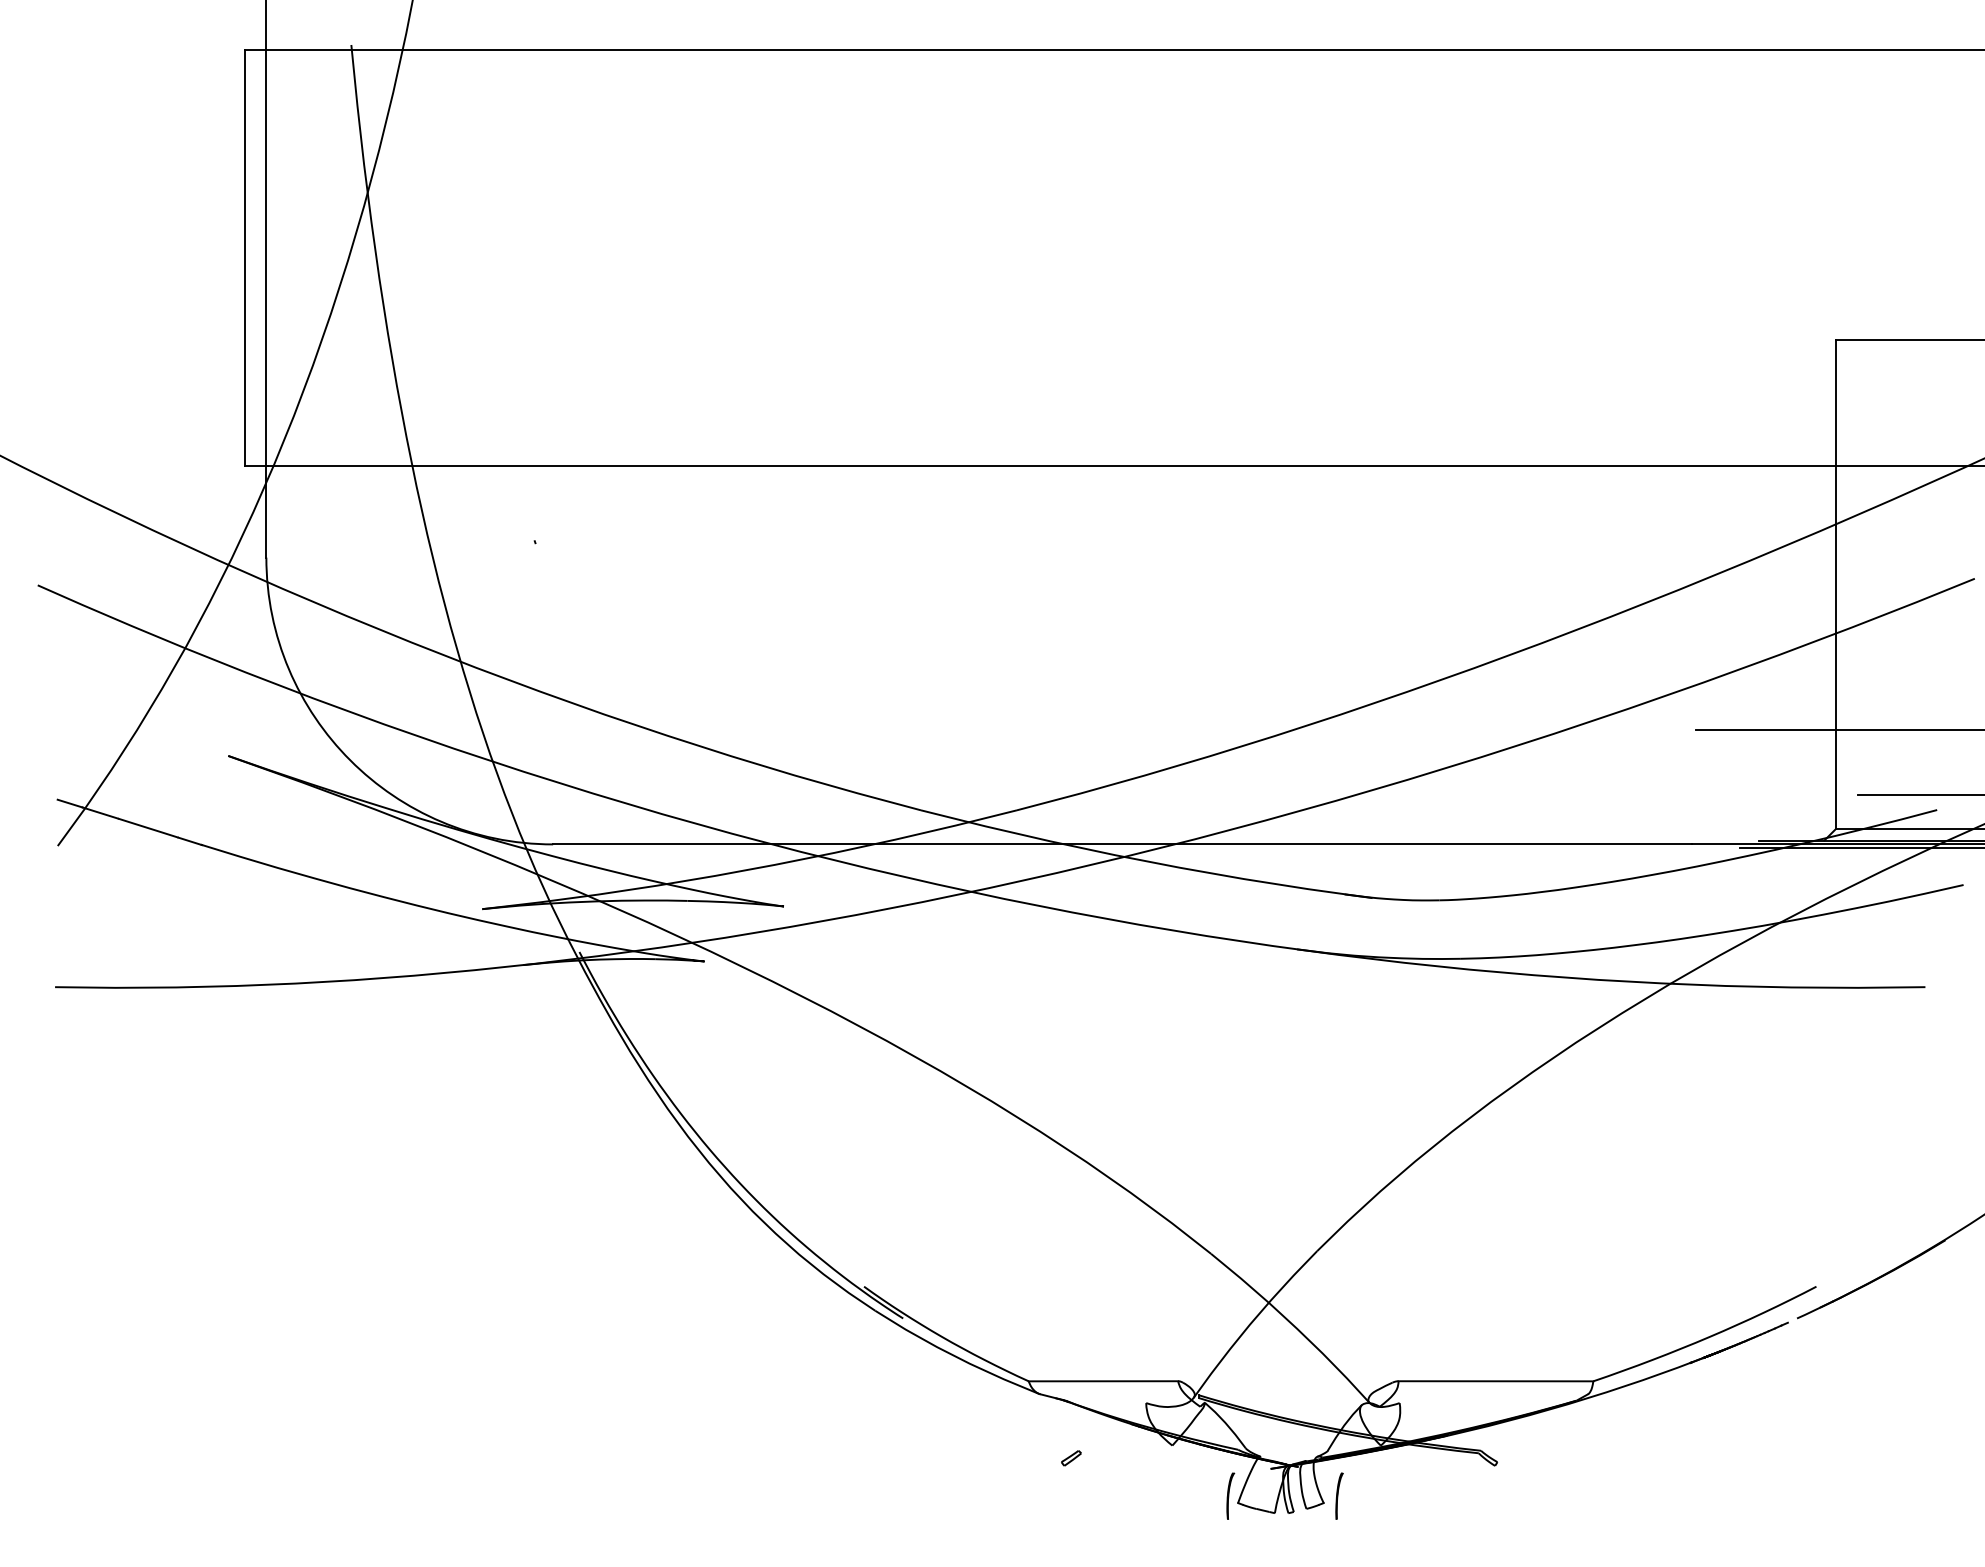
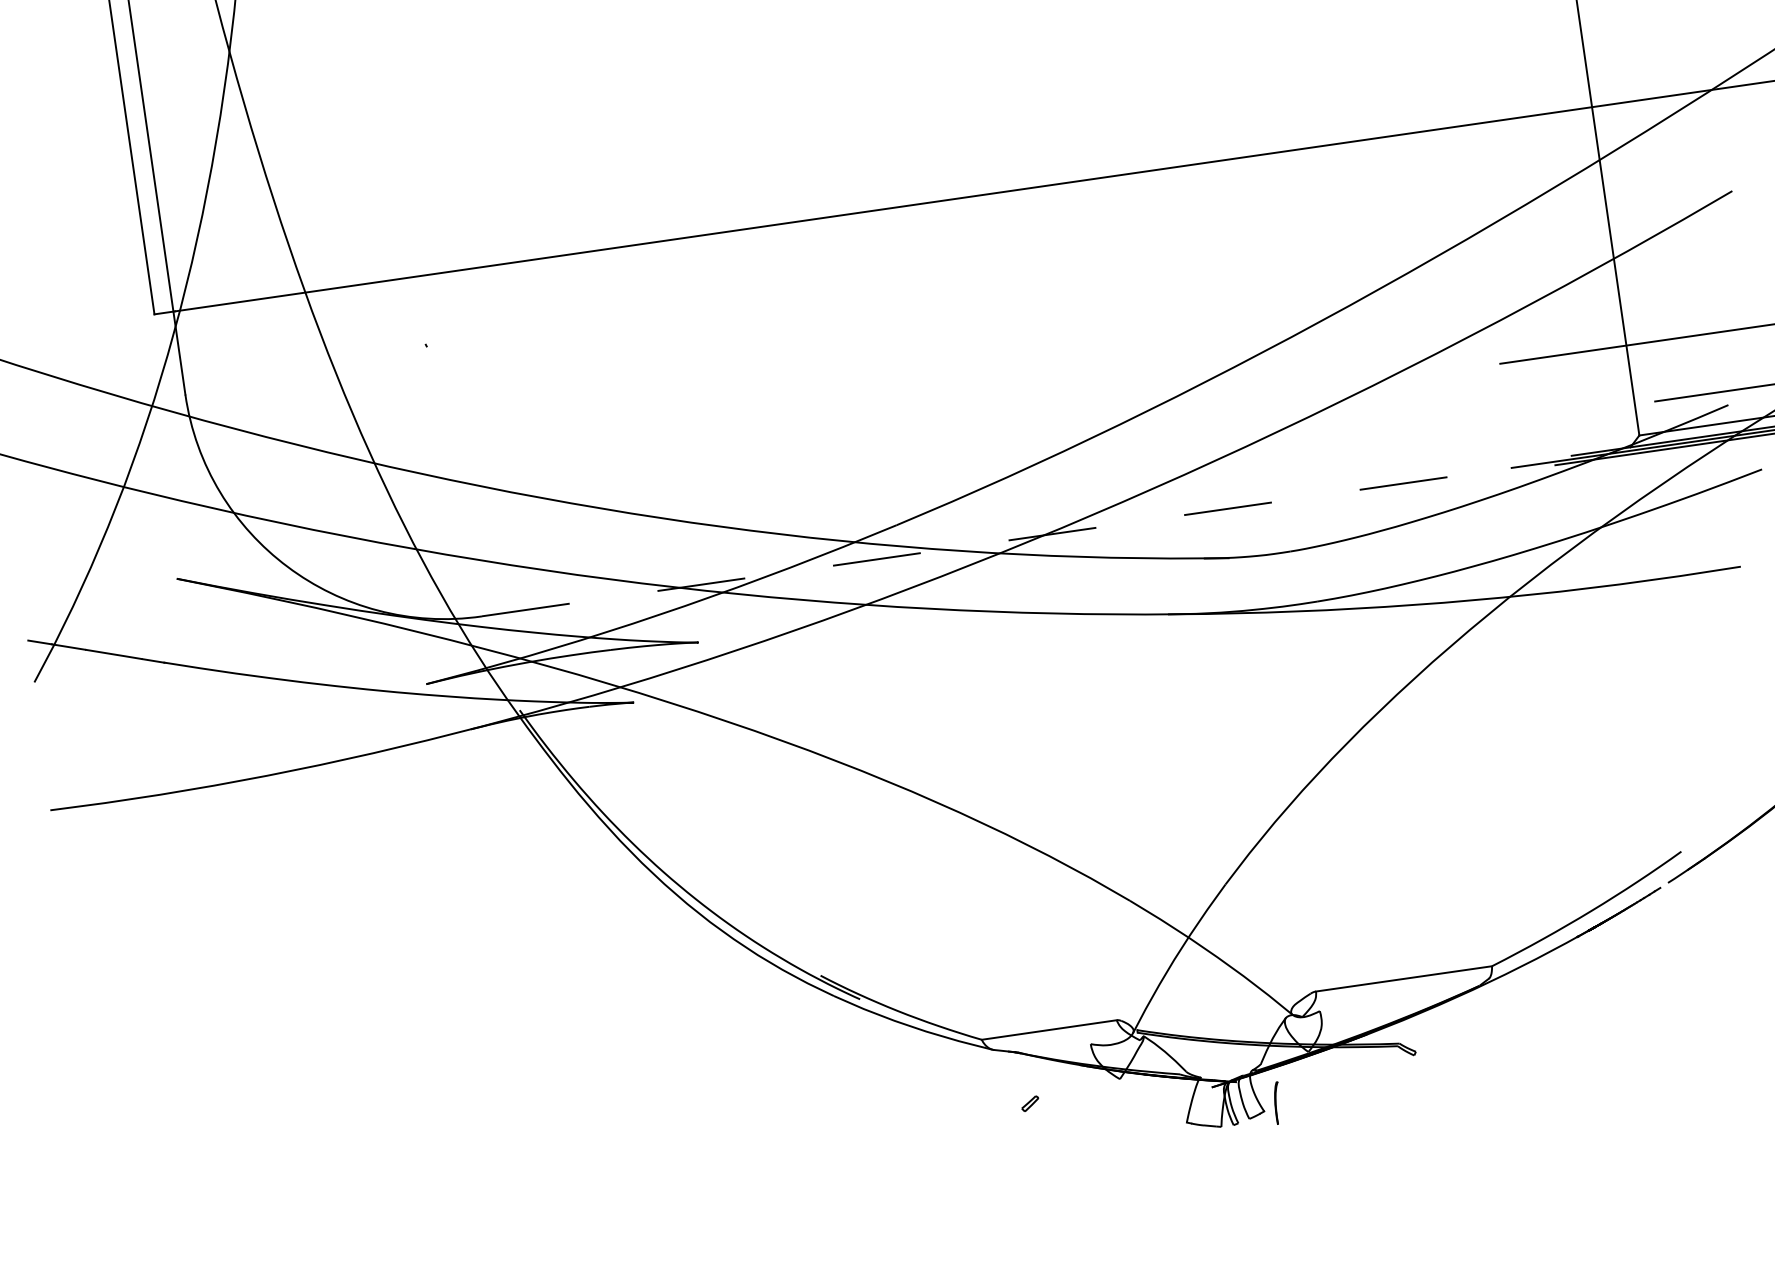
line: (1122, 844) -> (996, 542), solid -> dashed
part: (1230, 1495) -> (1178, 1116), removed

